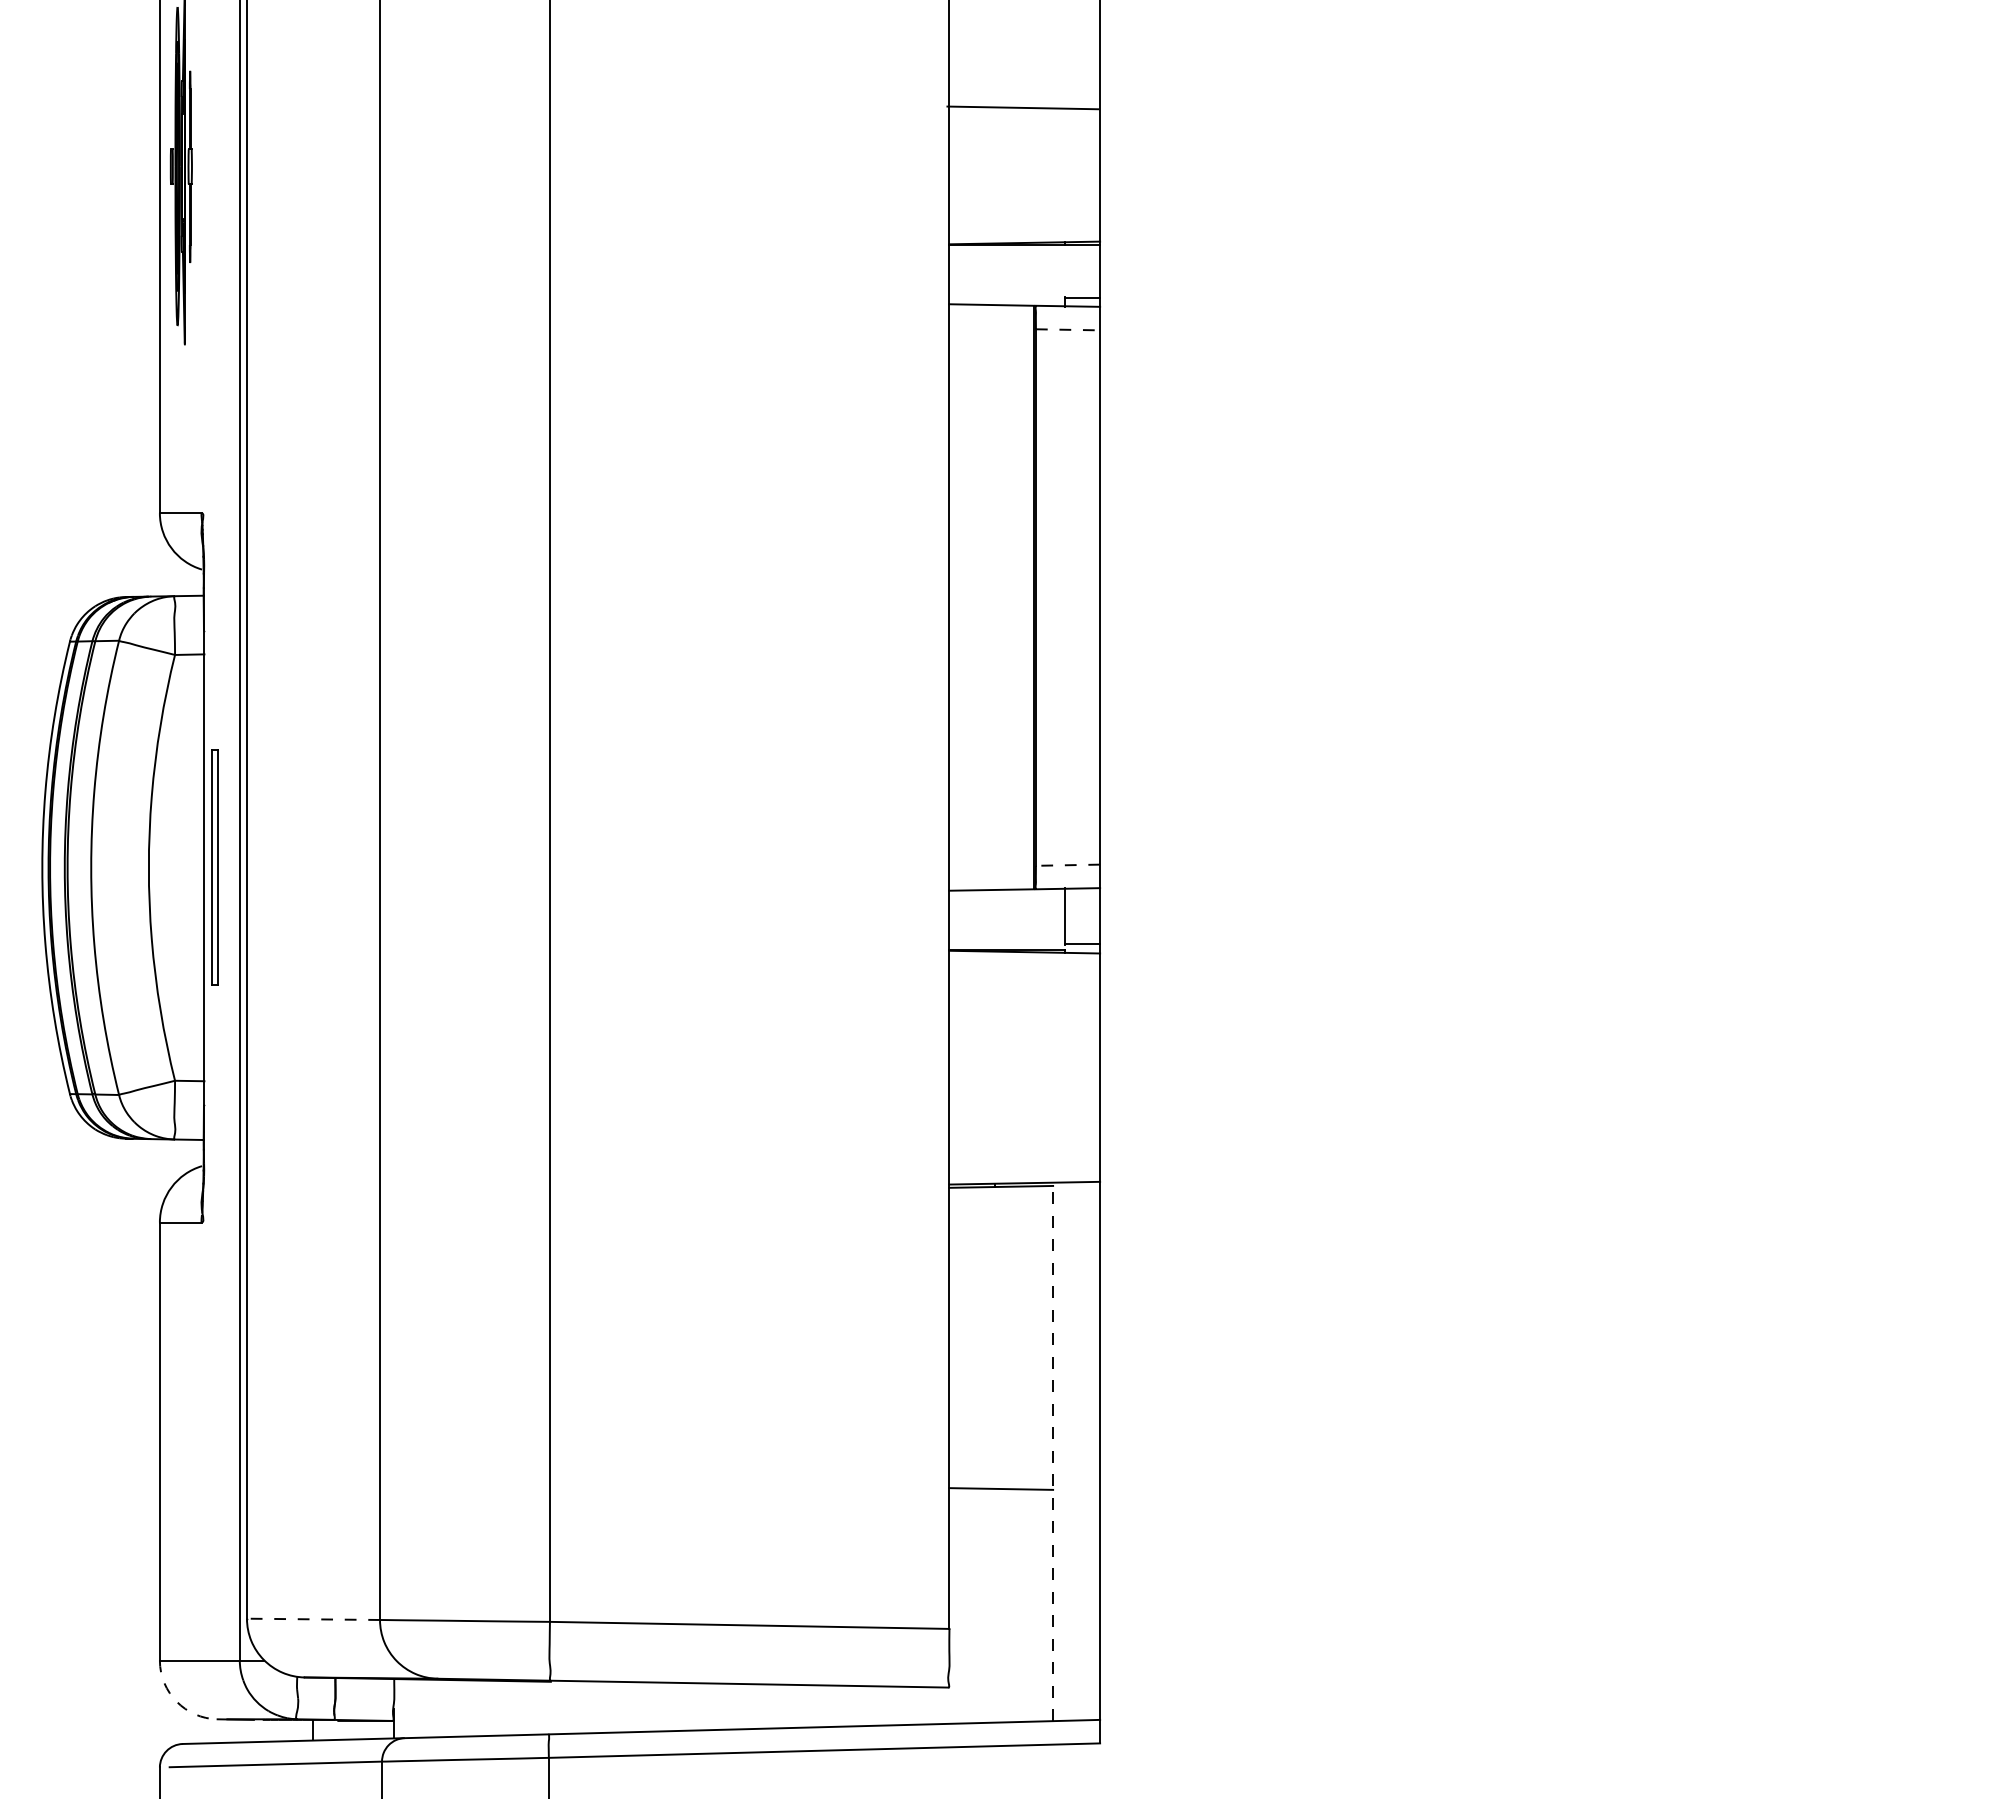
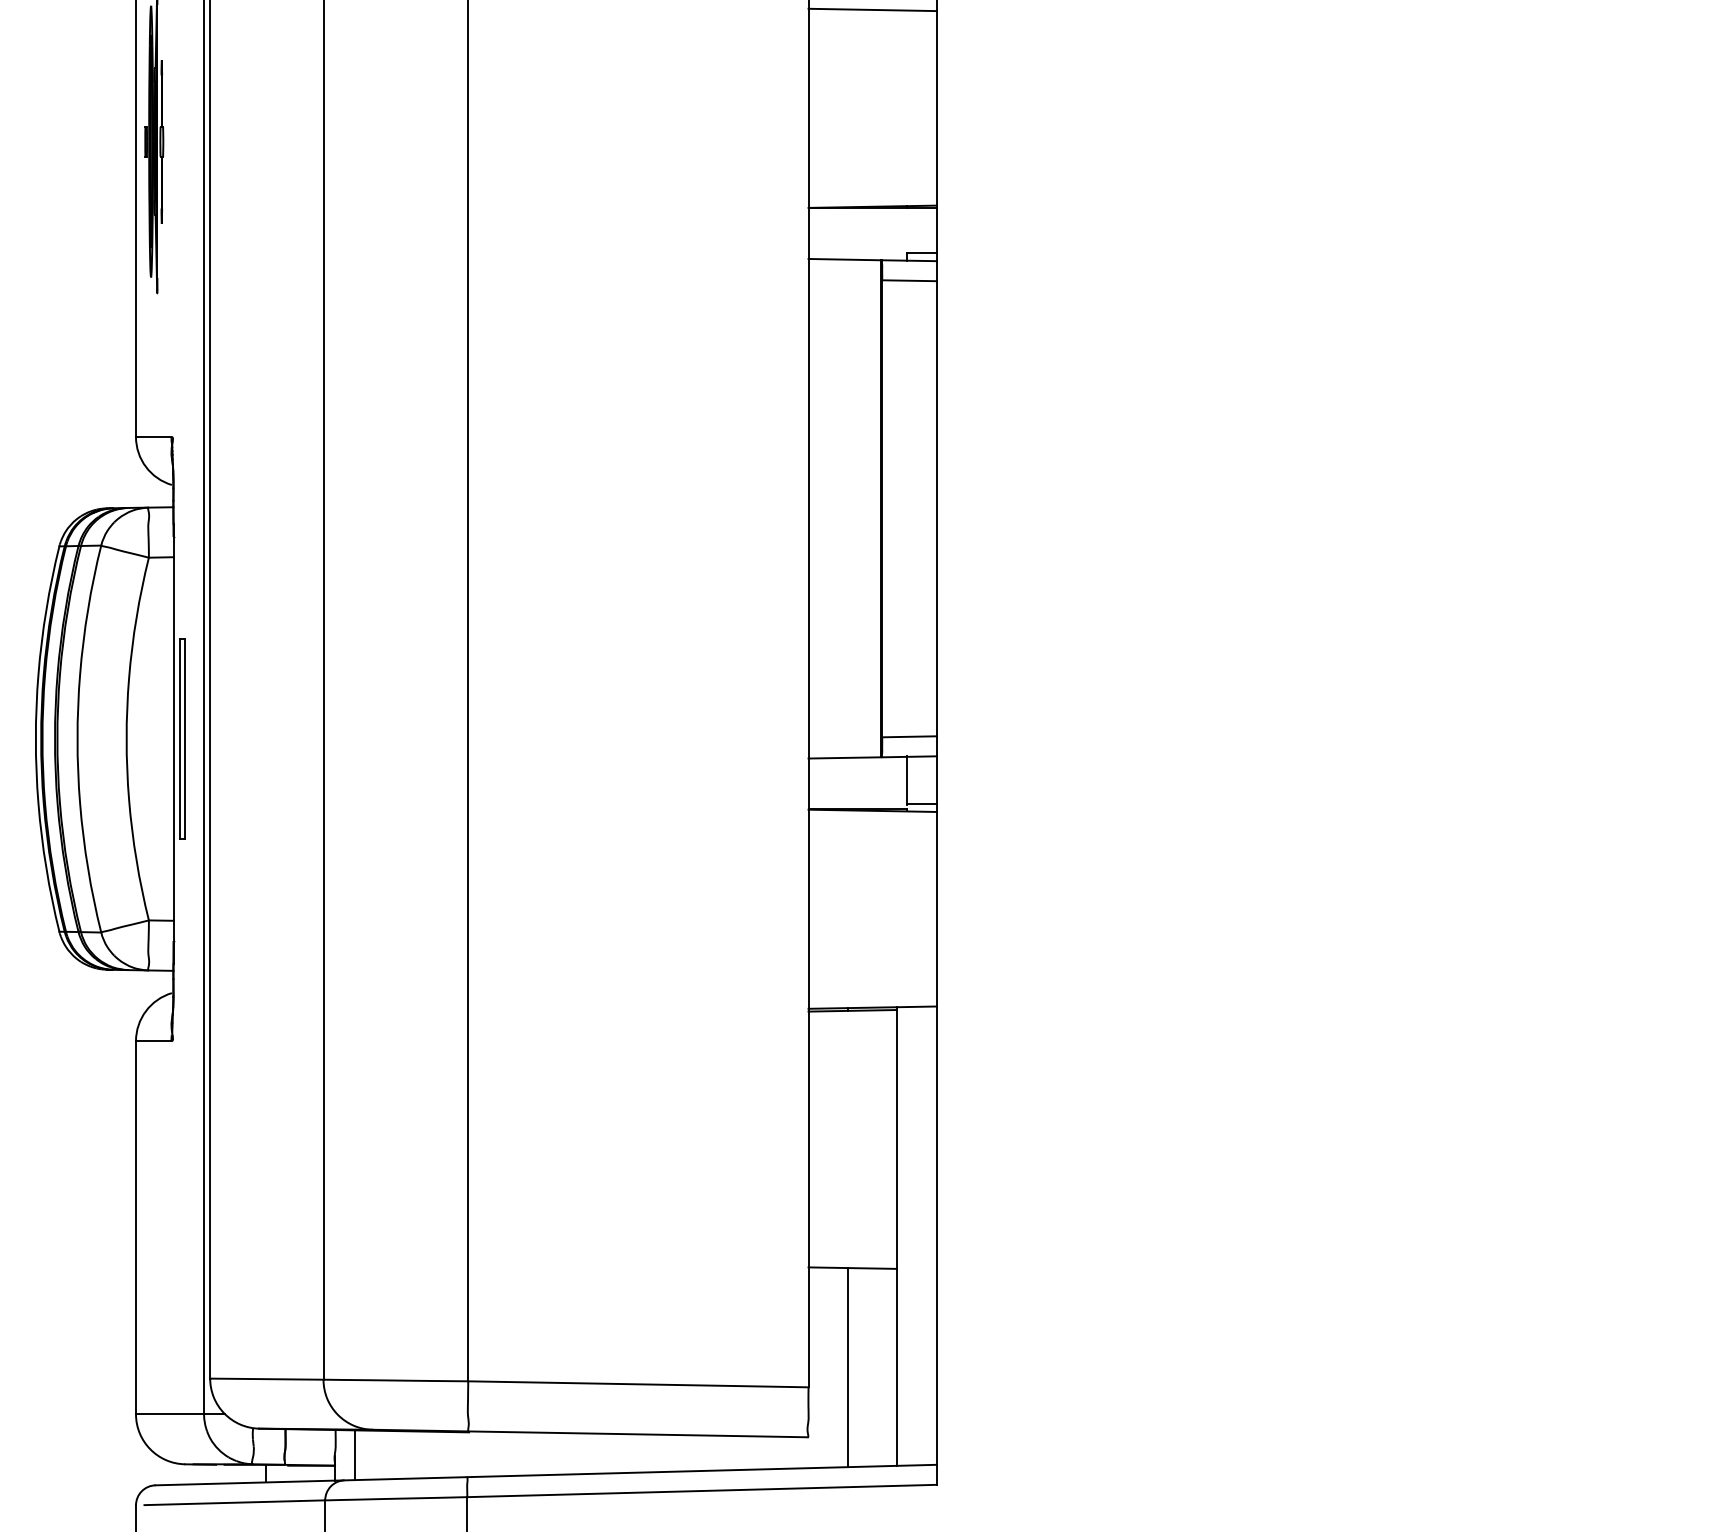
line: (1022, 107) -> (872, 9), moved
line: (1068, 329) -> (909, 280), dashed -> solid
line: (1067, 865) -> (909, 737), dashed -> solid
line: (1053, 1451) -> (897, 1236), dashed -> solid
line: (995, 1605) -> (847, 1367), added
line: (313, 1619) -> (266, 1379), dashed -> solid
arc: (176, 1701) -> (150, 1449), dashed -> solid
line: (416, 1707) -> (354, 1454), added

